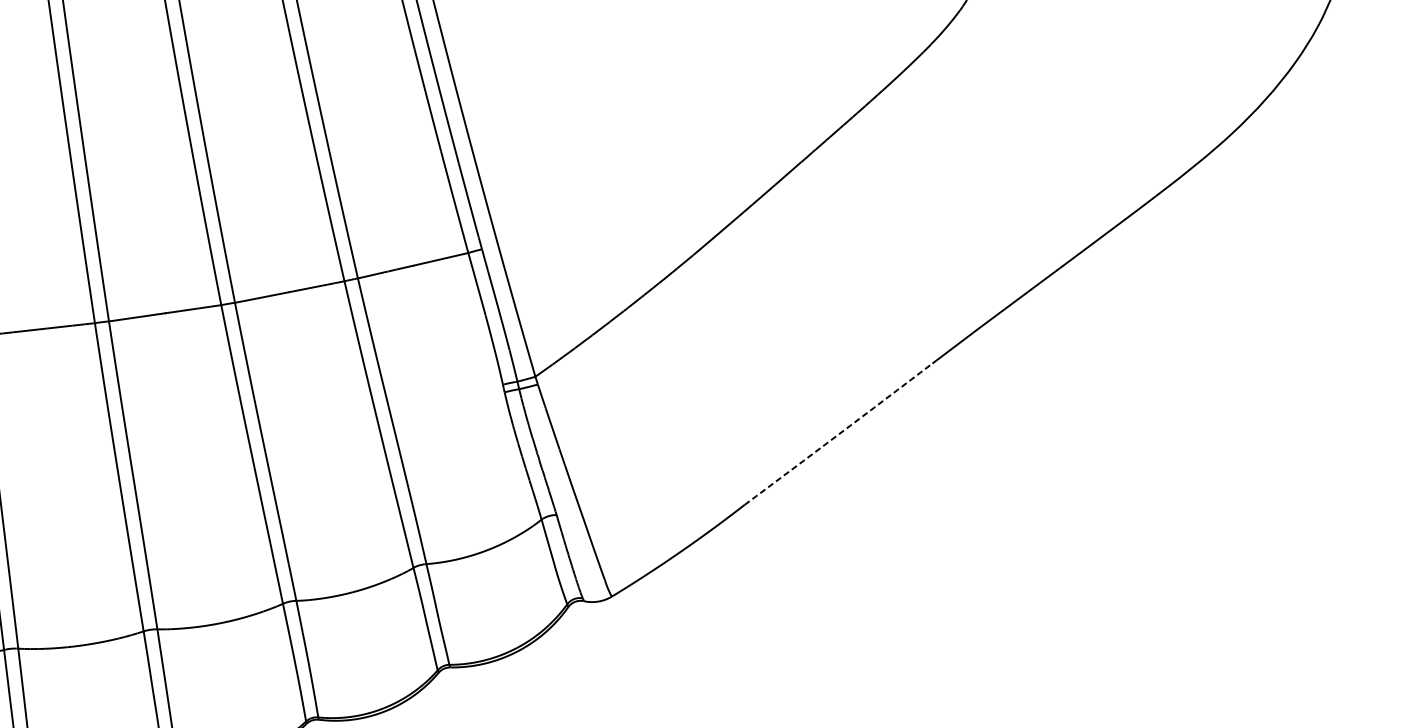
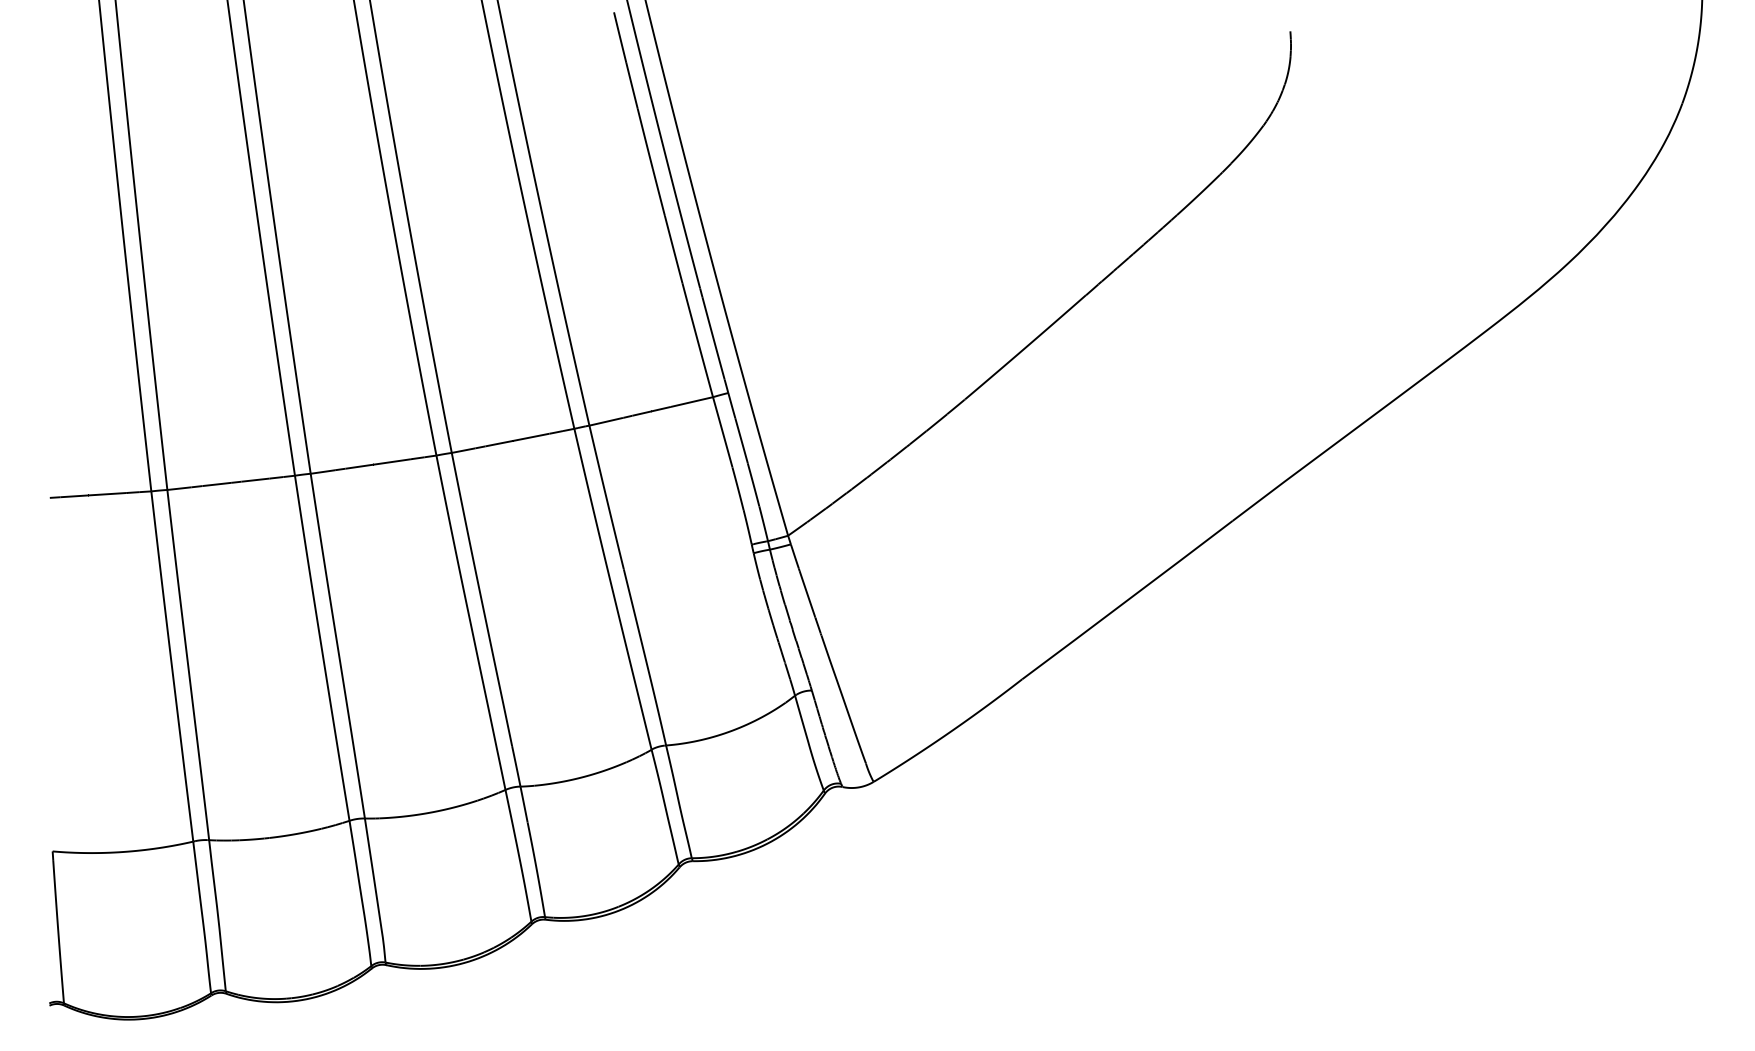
arc: (838, 434) -> (1127, 600), dashed -> solid

